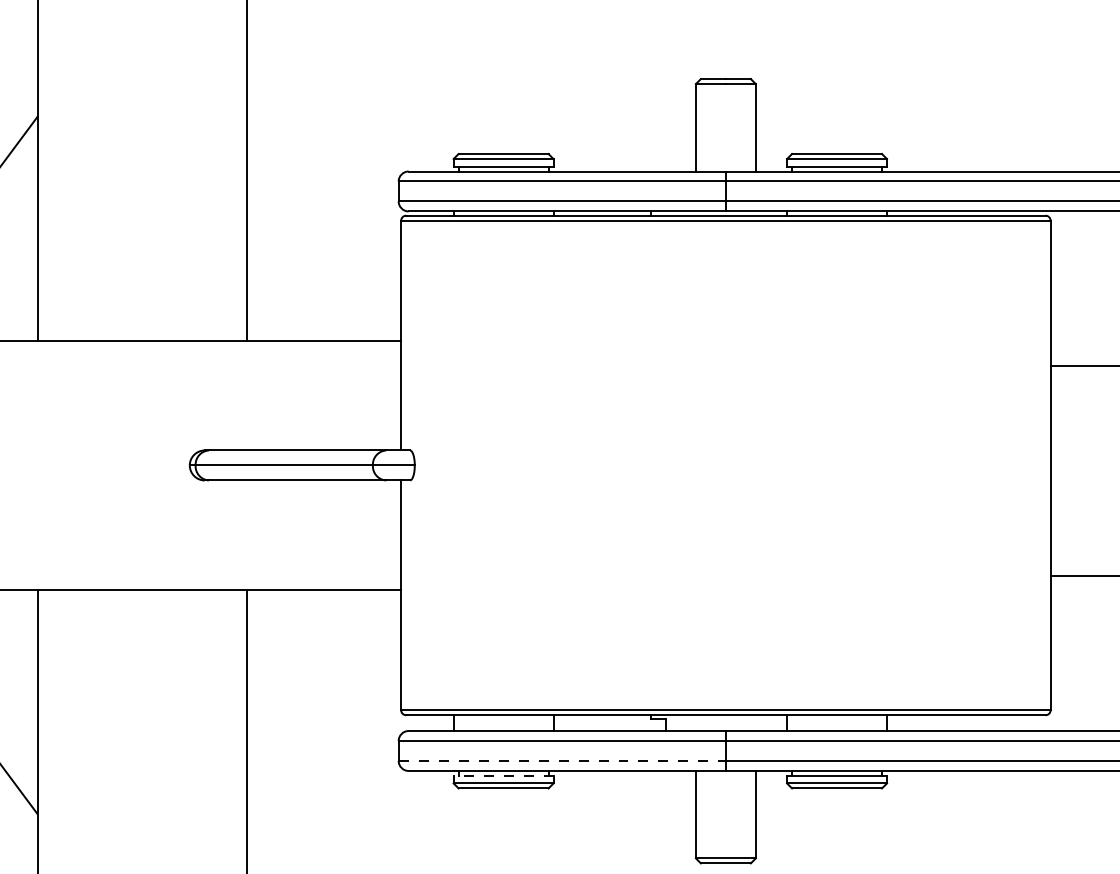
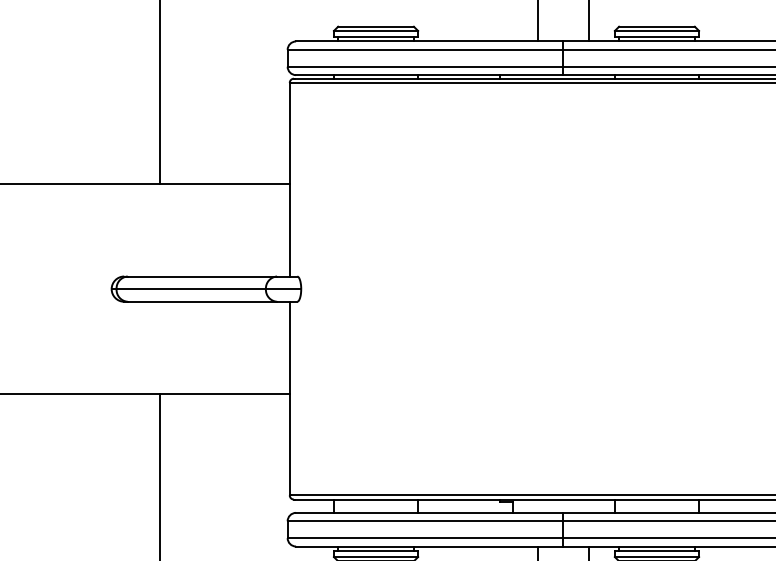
line: (562, 760) -> (425, 537), dashed -> solid
line: (503, 775) -> (375, 550), dashed -> solid

